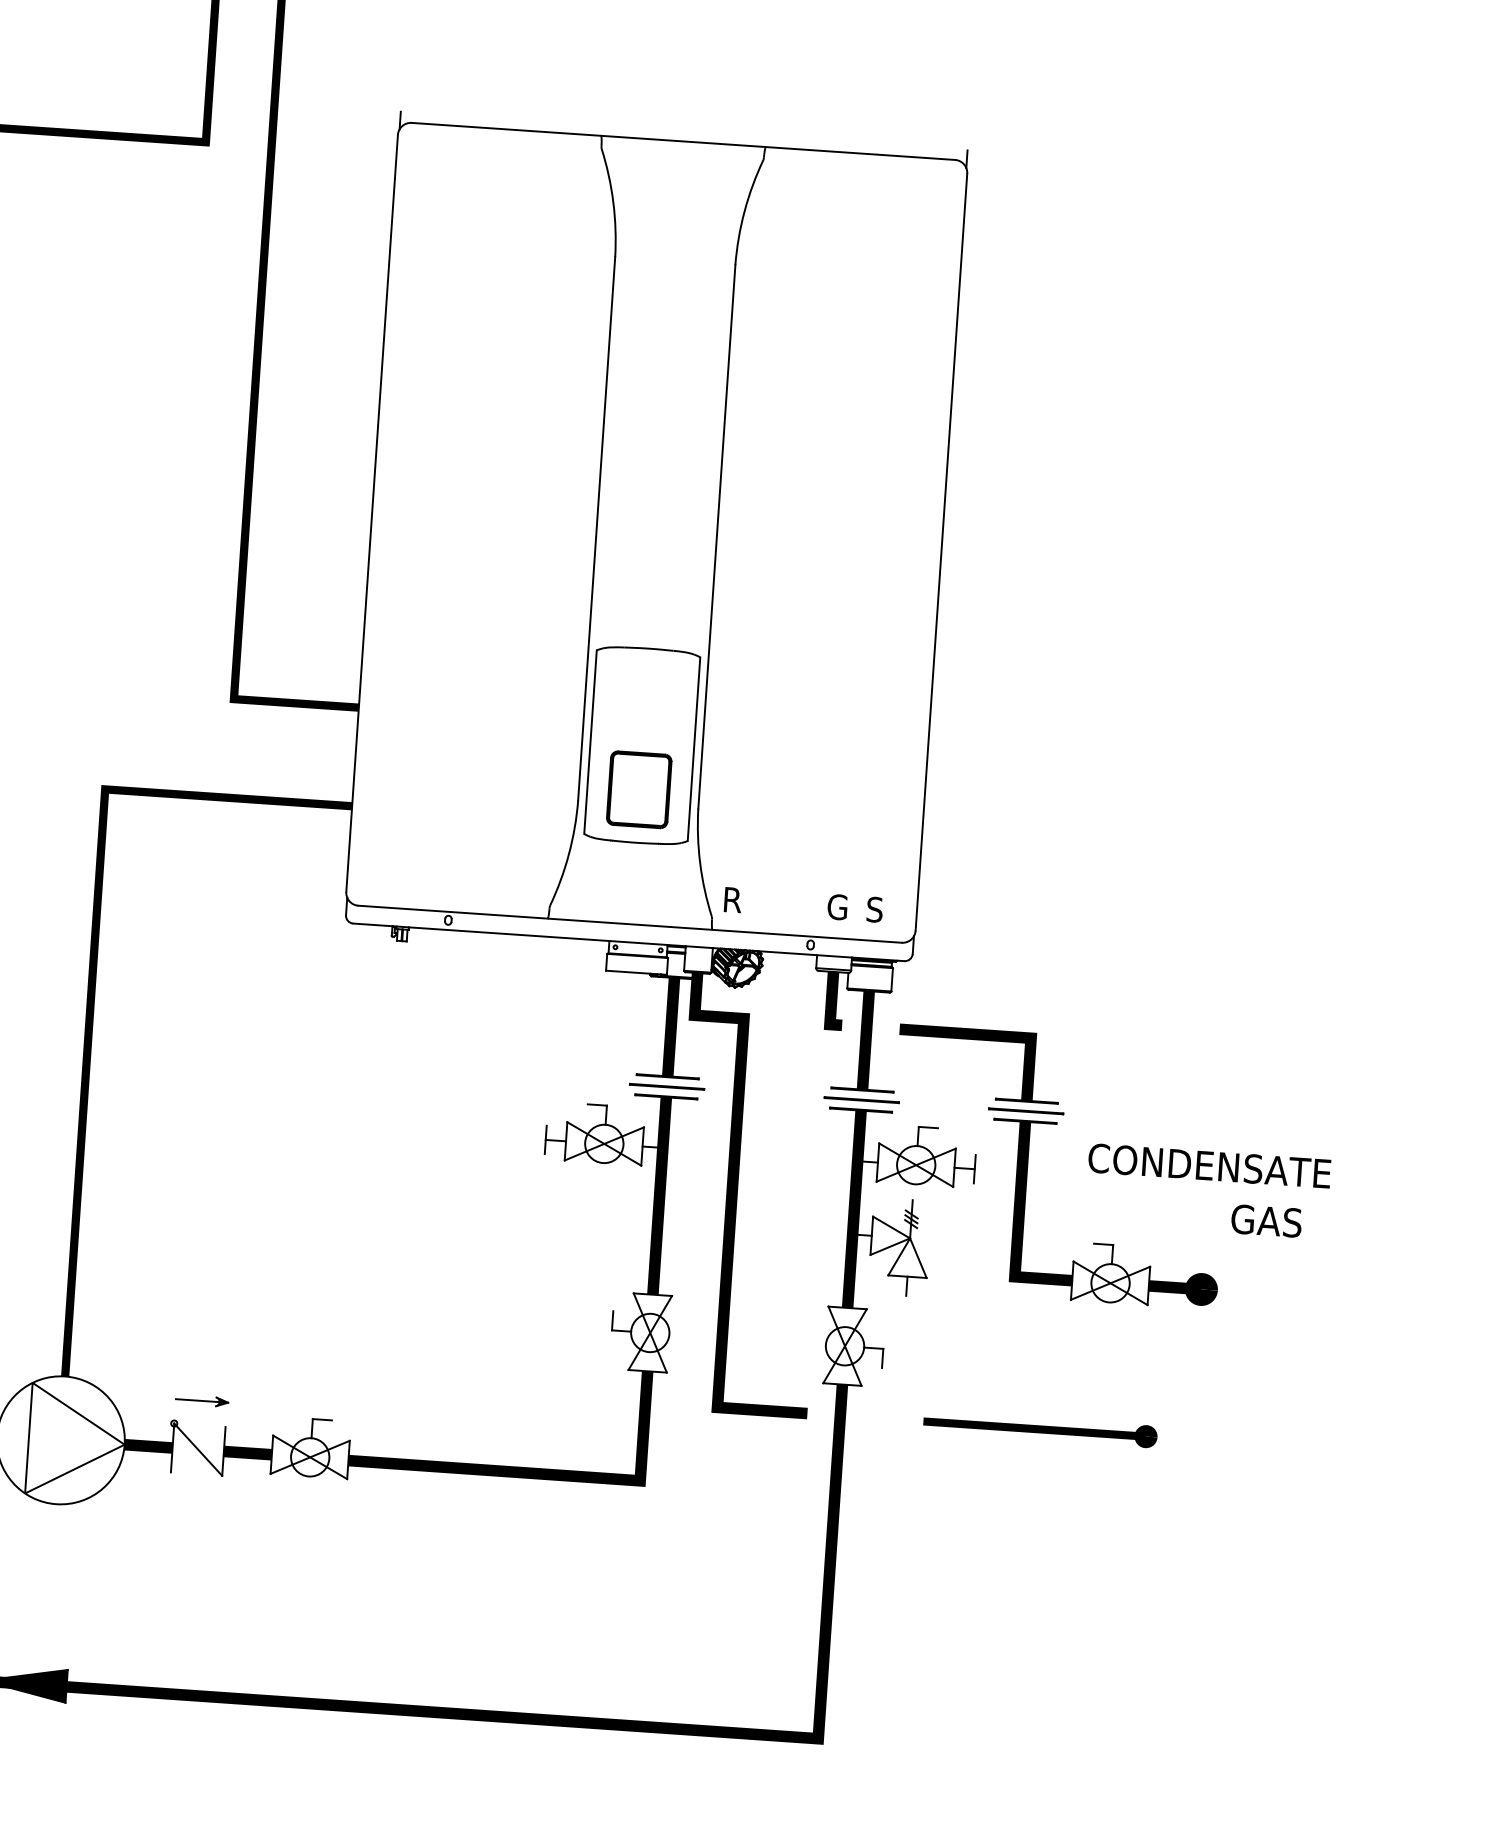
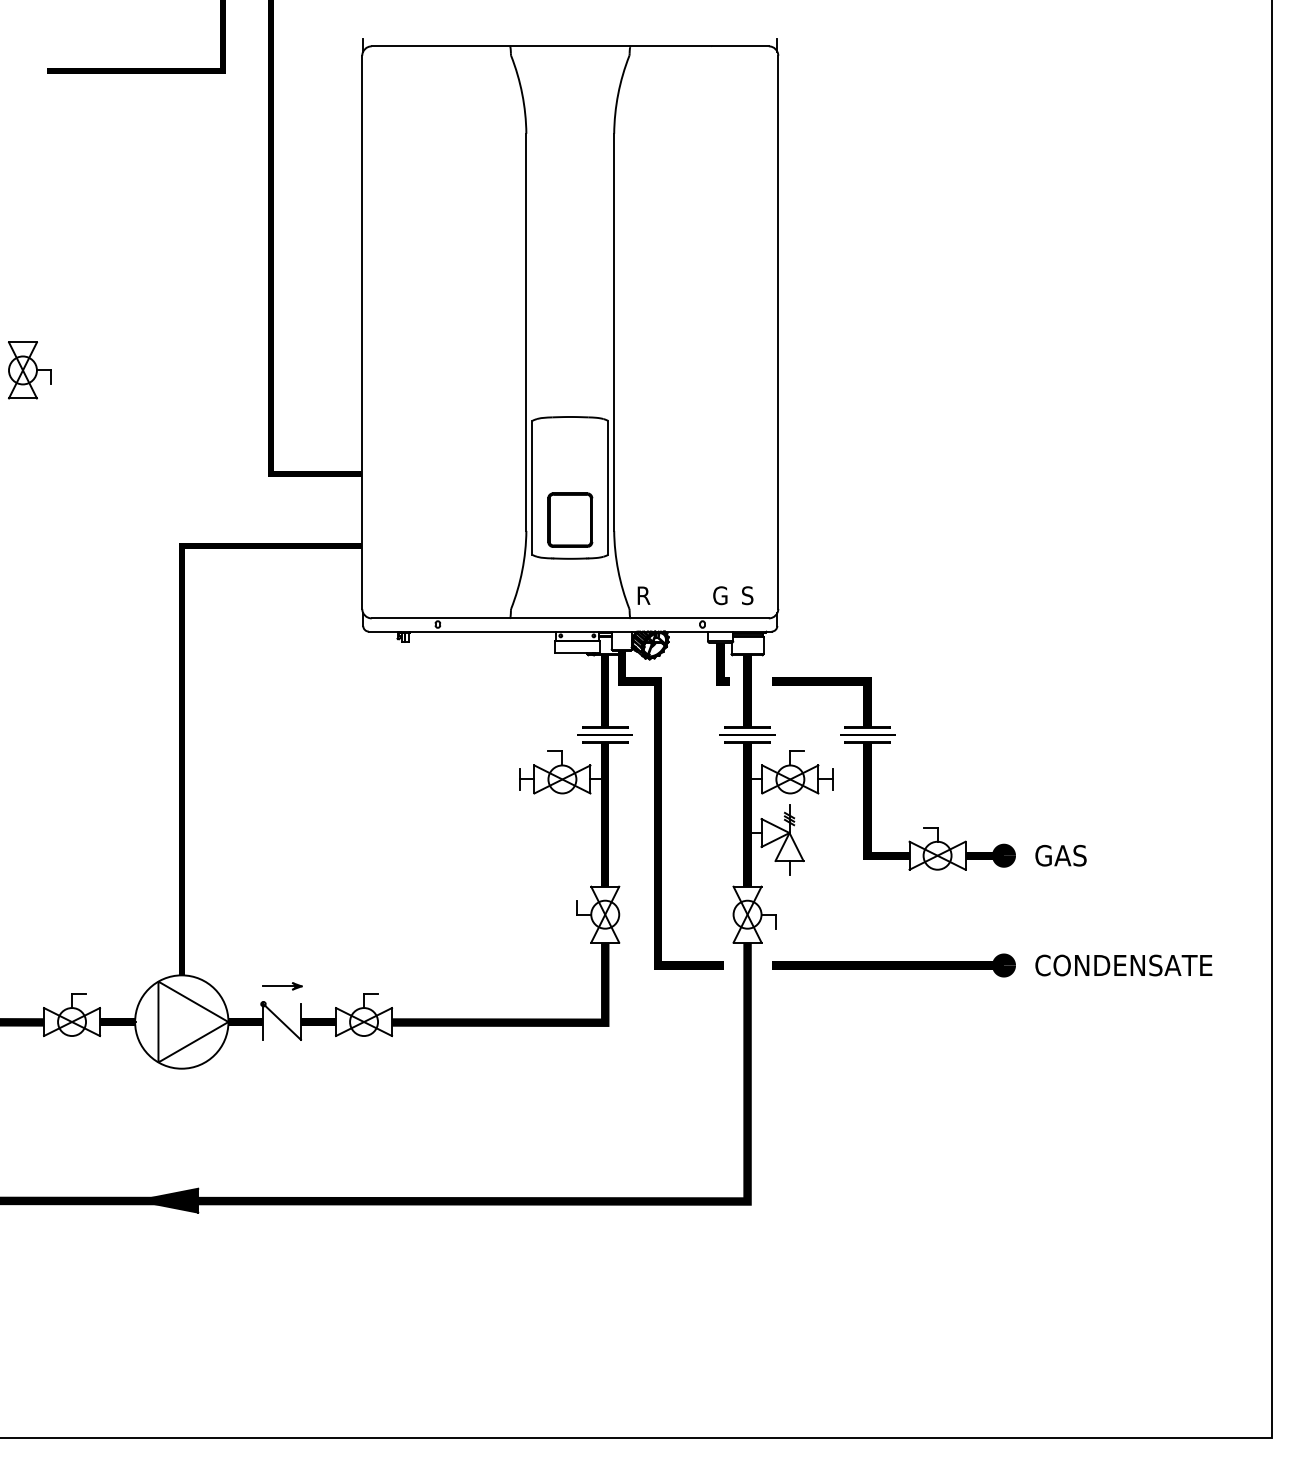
text: (1209, 1165) -> (1123, 965), moved
text: (1265, 1220) -> (1060, 855), moved
part: (1040, 1429) -> (893, 965), size x1.43

